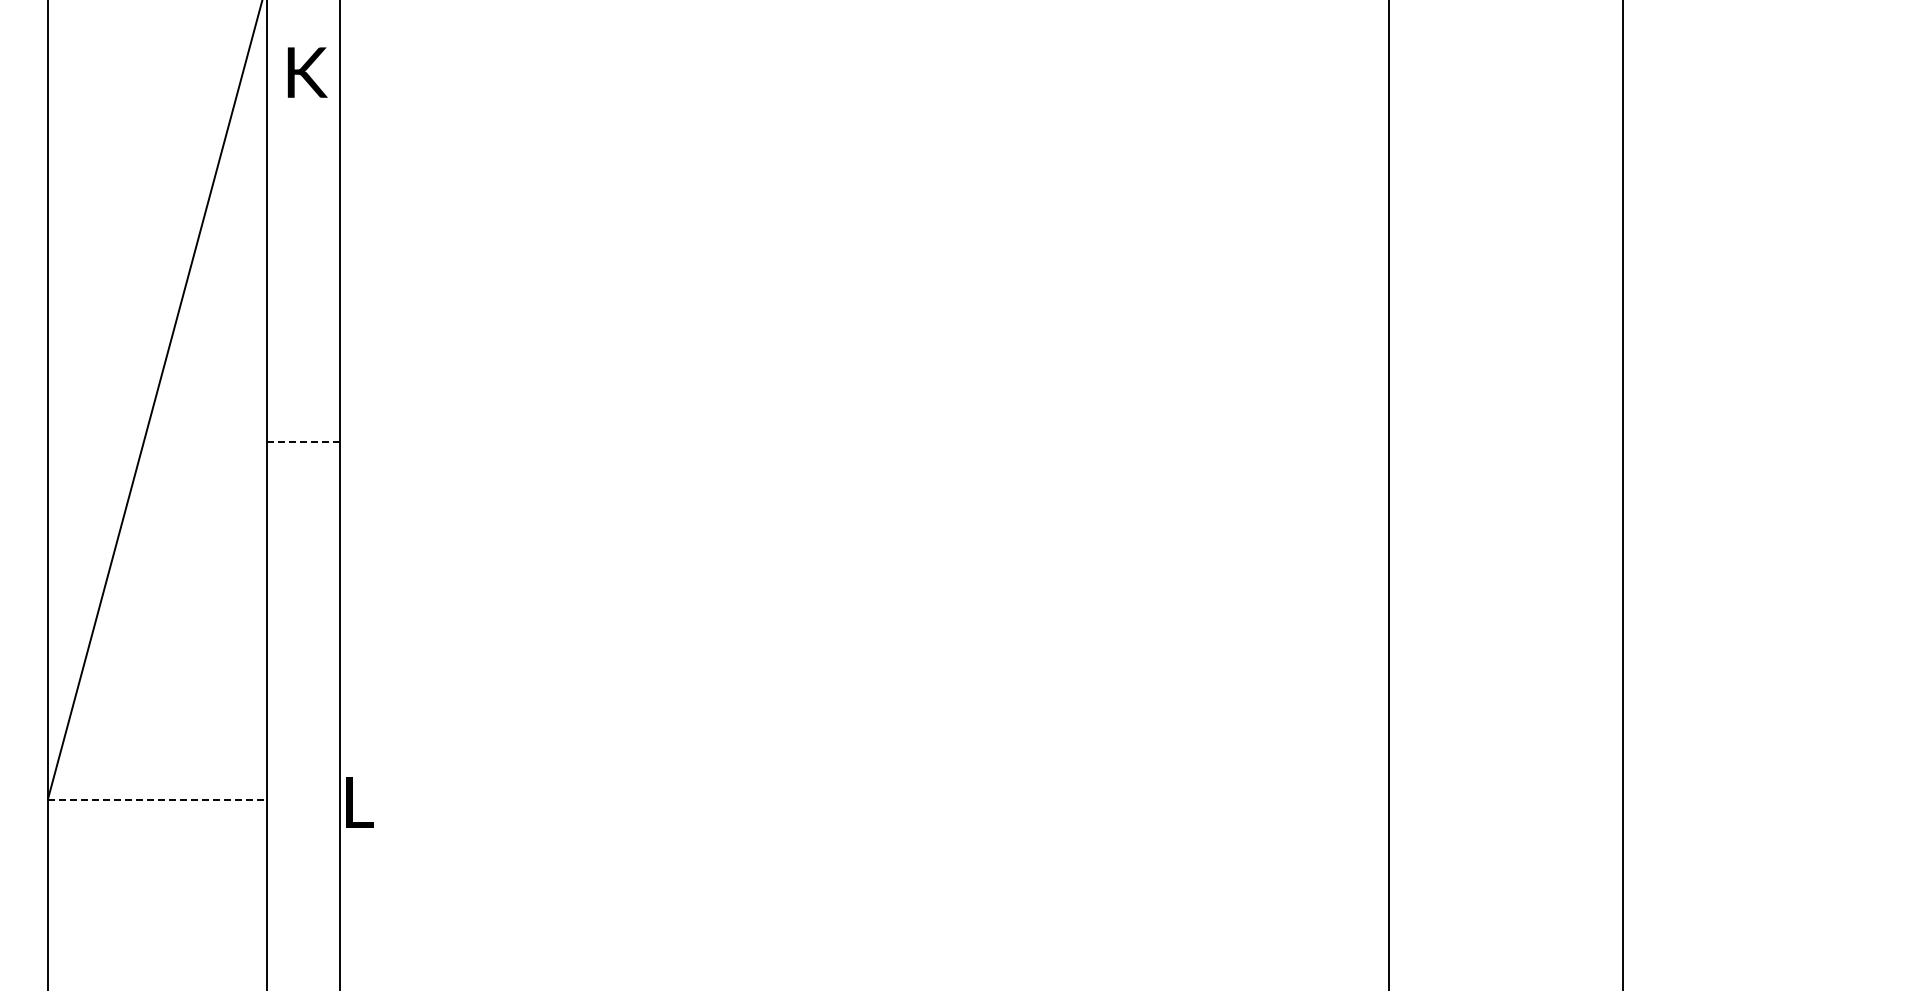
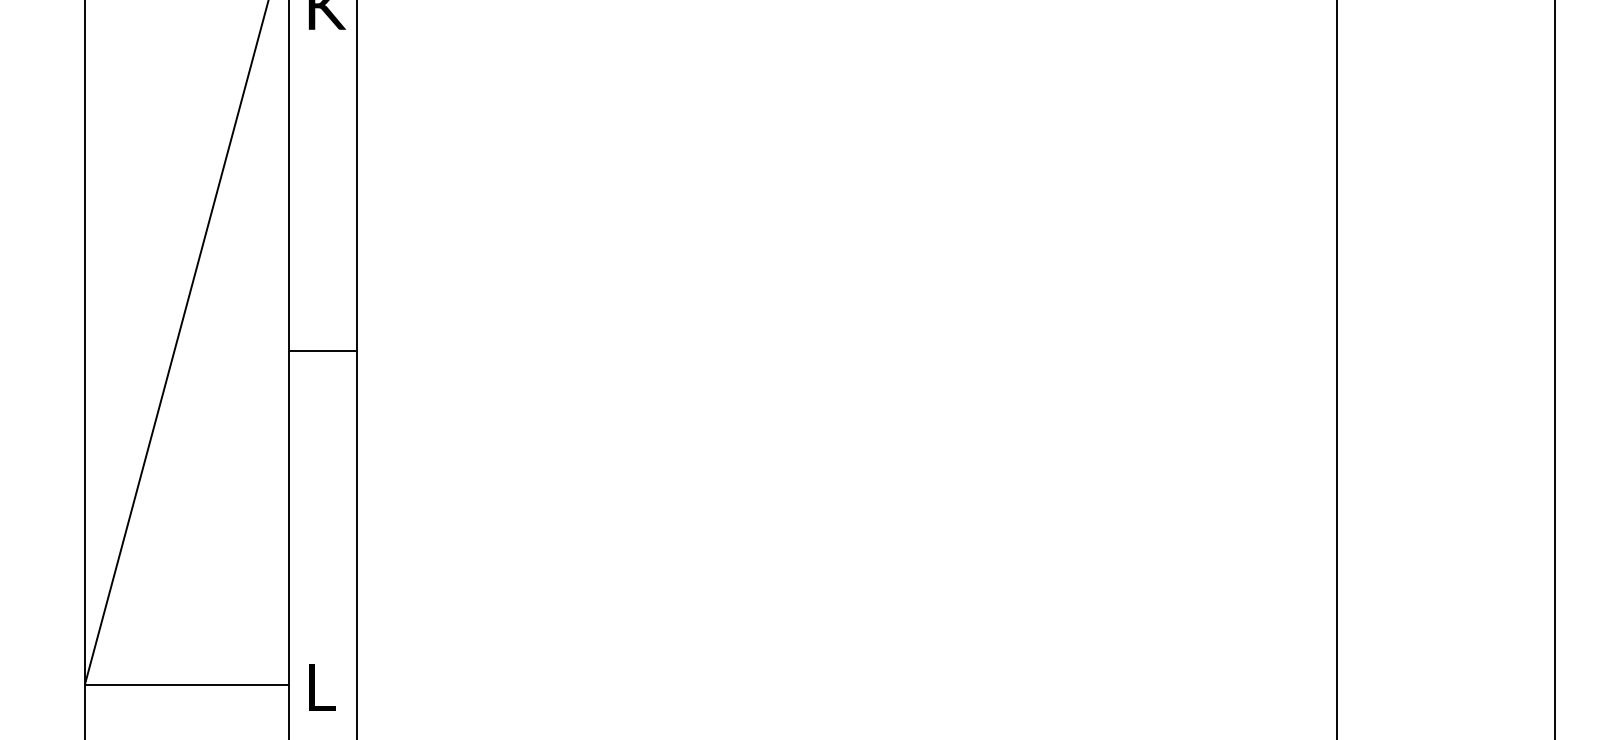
line: (302, 441) -> (322, 350), dashed -> solid
line: (157, 799) -> (187, 684), dashed -> solid
text: (359, 802) -> (321, 687), moved

